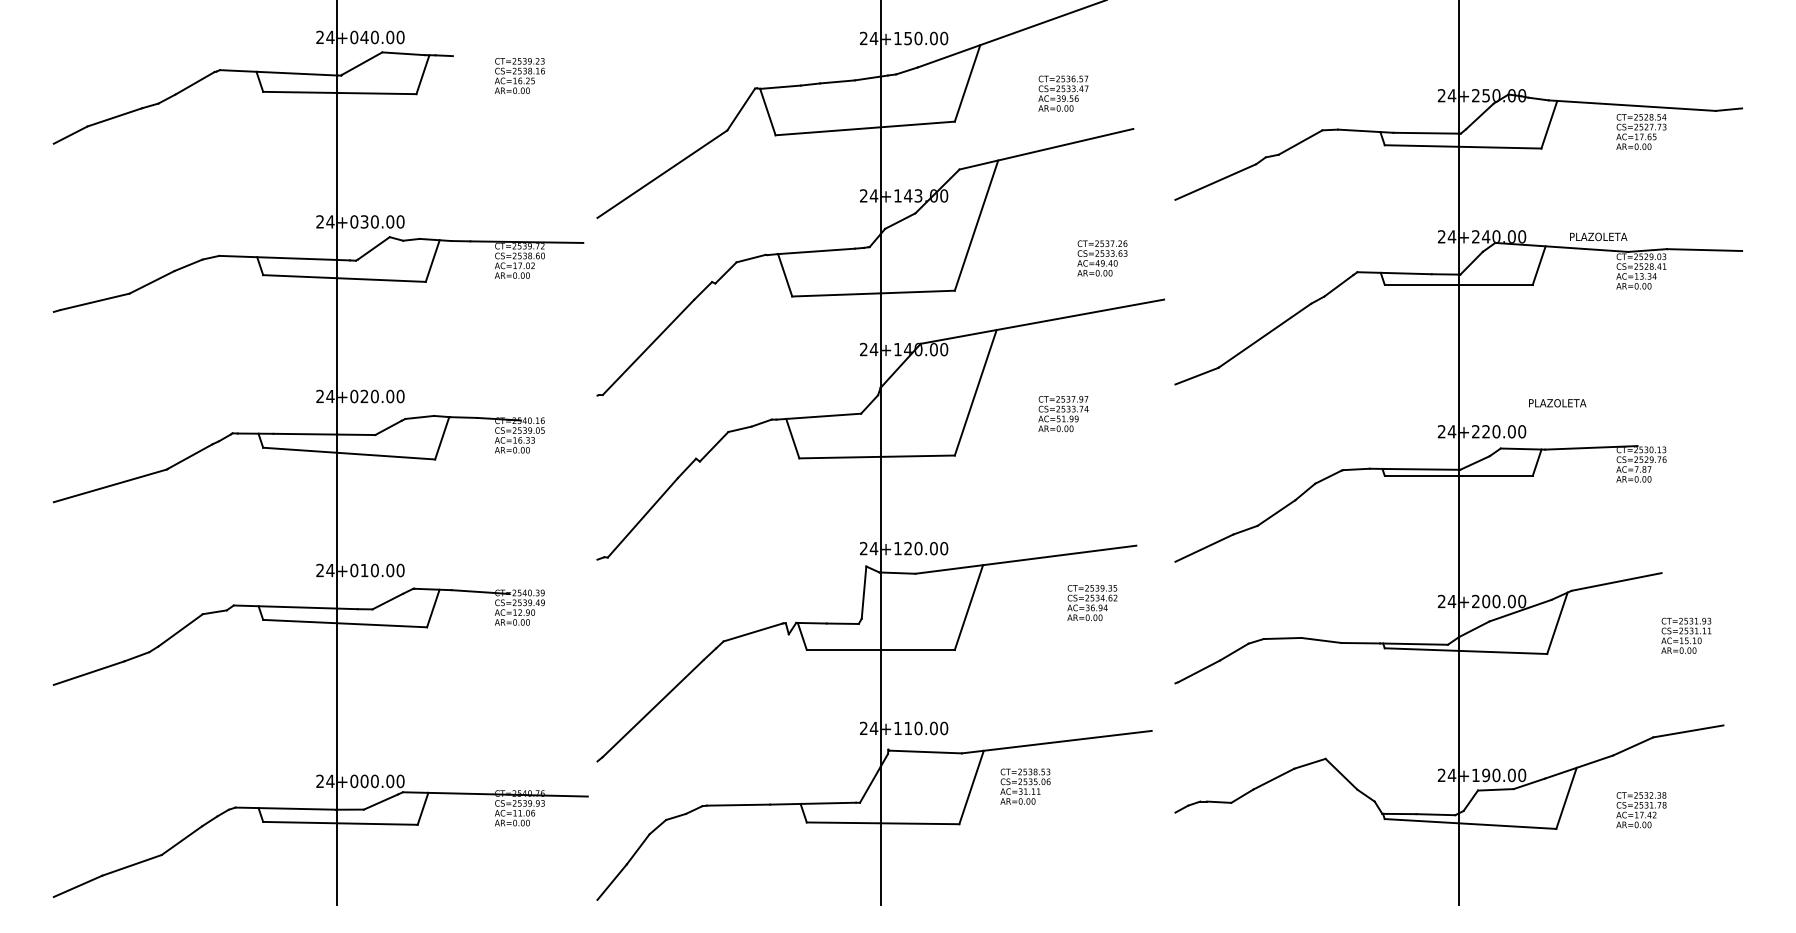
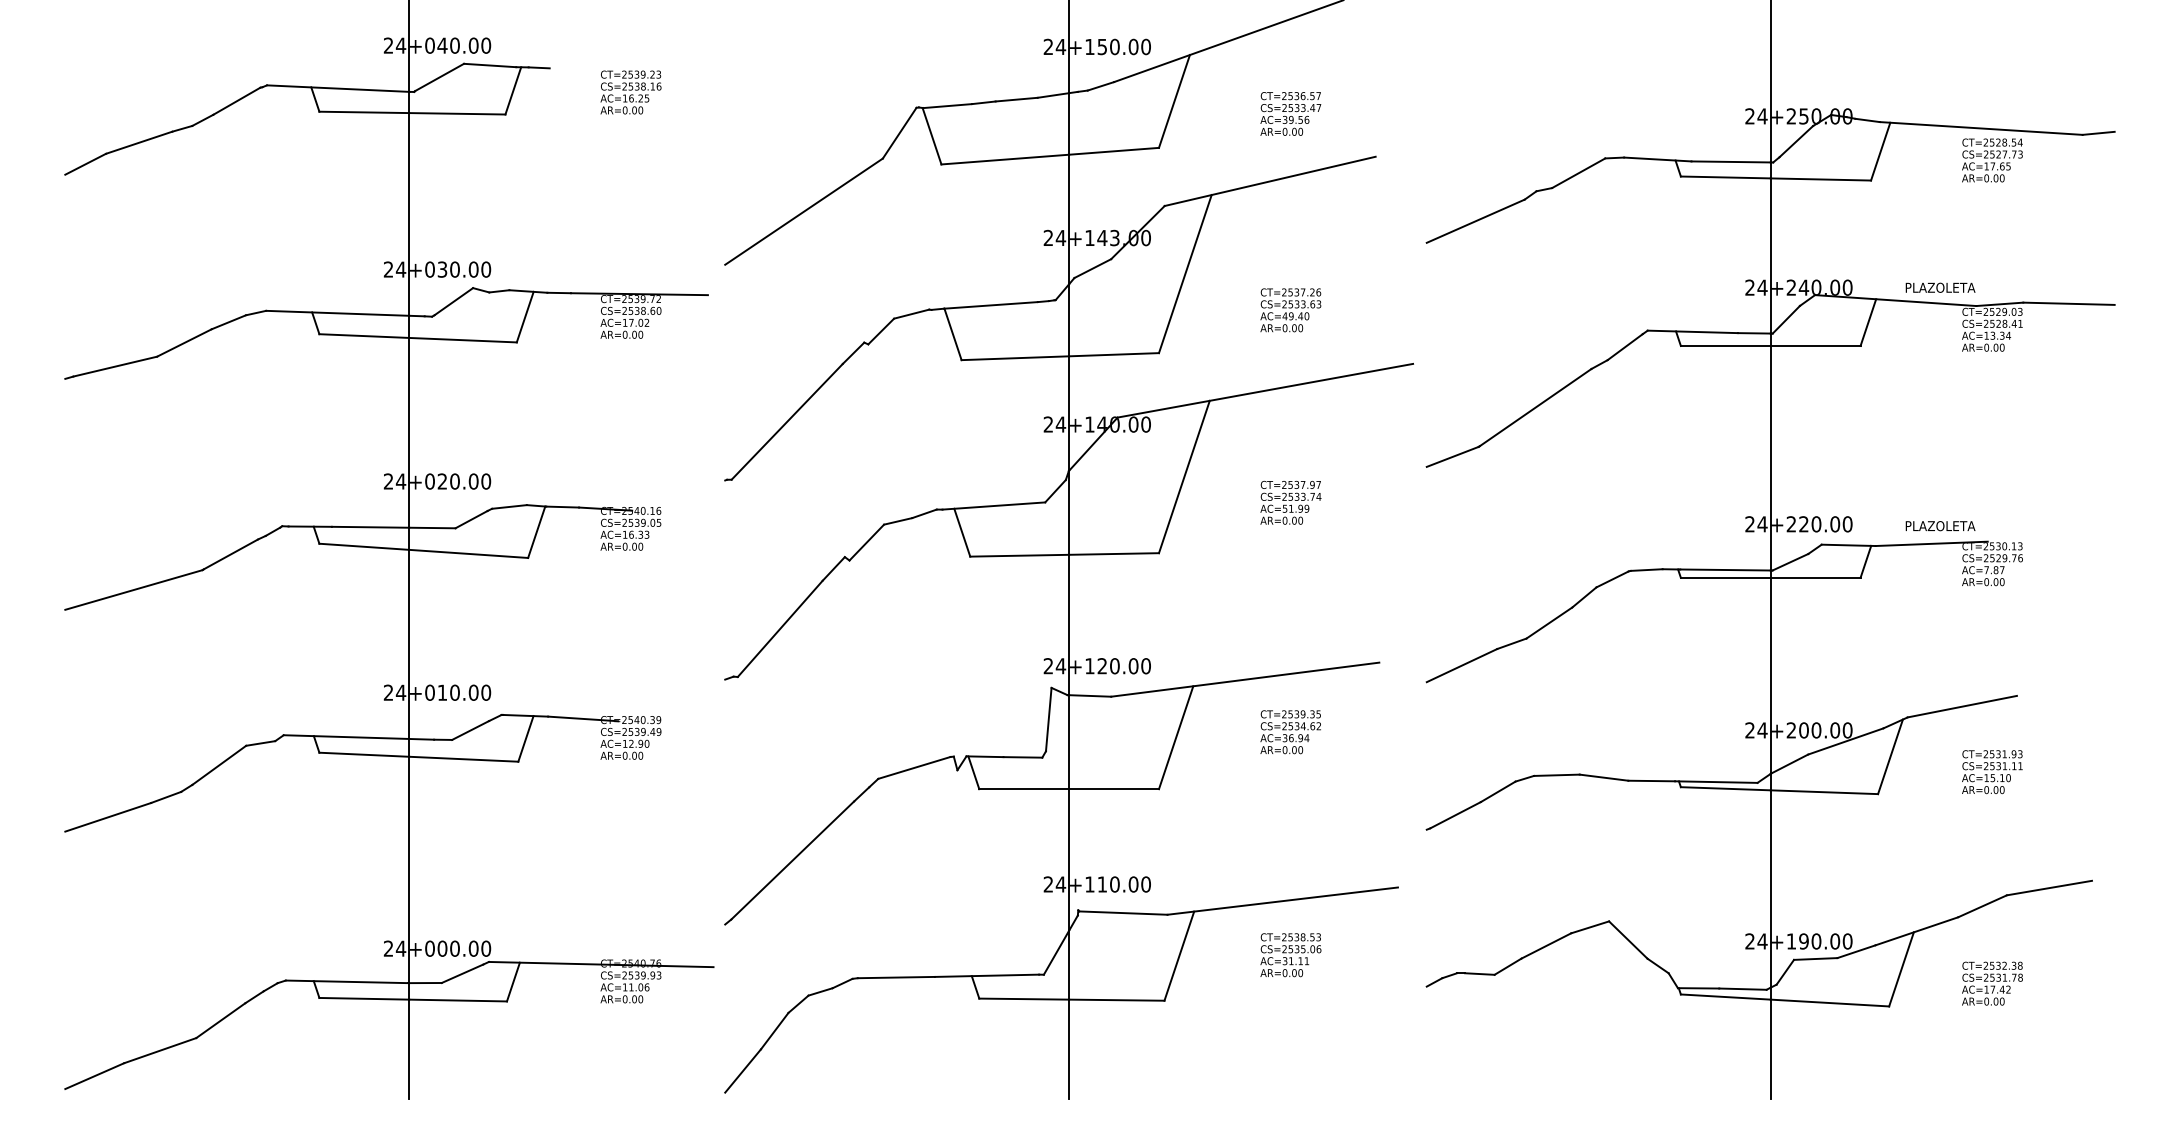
text: (1102, 258) -> (1290, 310), moved
text: (1557, 403) -> (1940, 526), moved
text: (1092, 602) -> (1290, 731), moved
text: (1686, 635) -> (1992, 771), moved
text: (1025, 786) -> (1290, 954), moved

